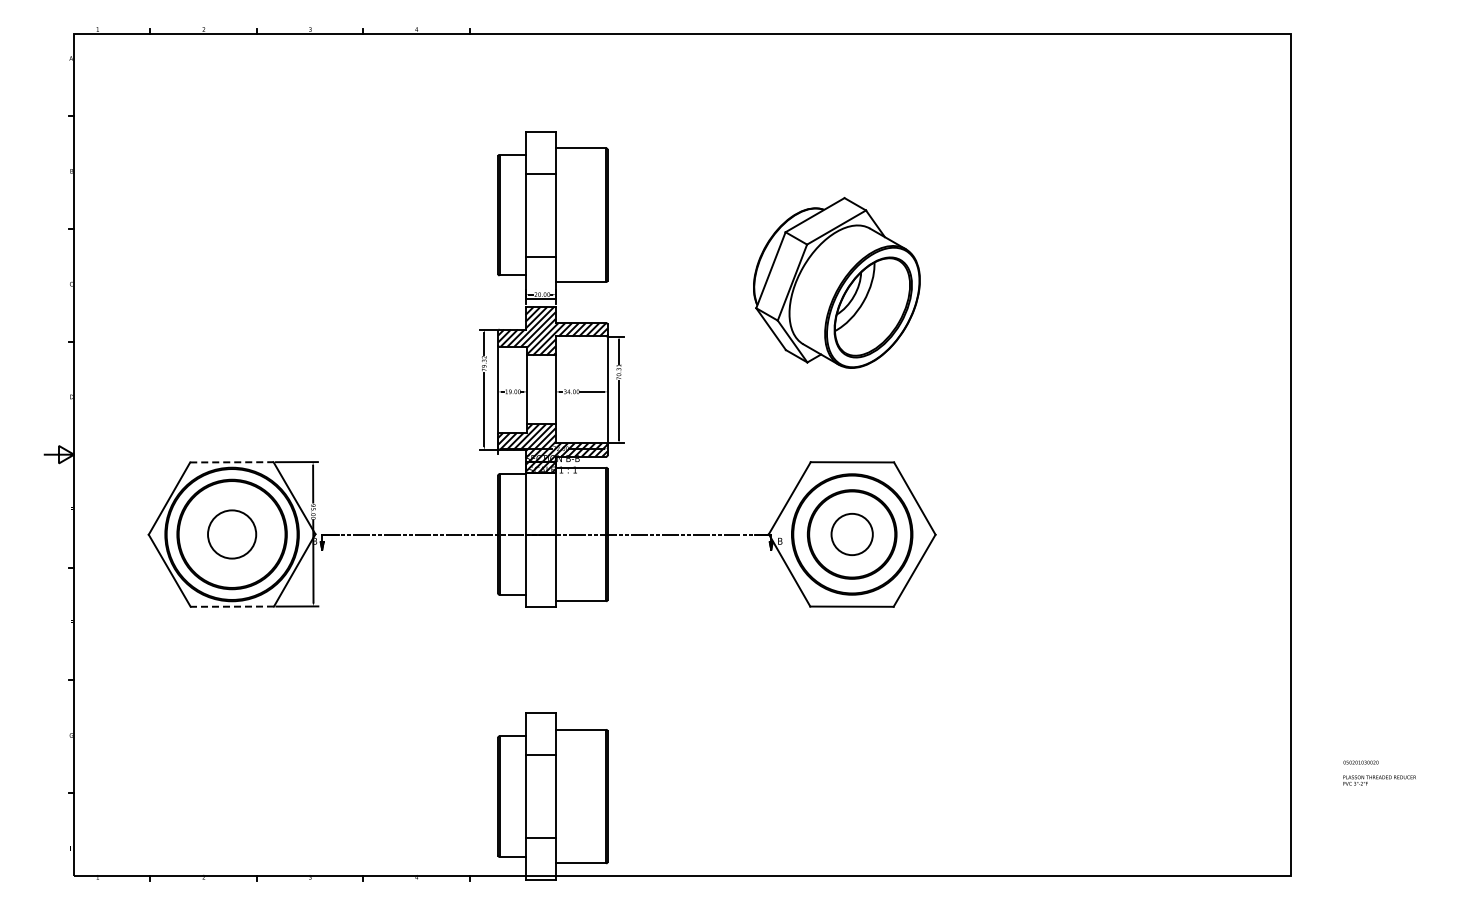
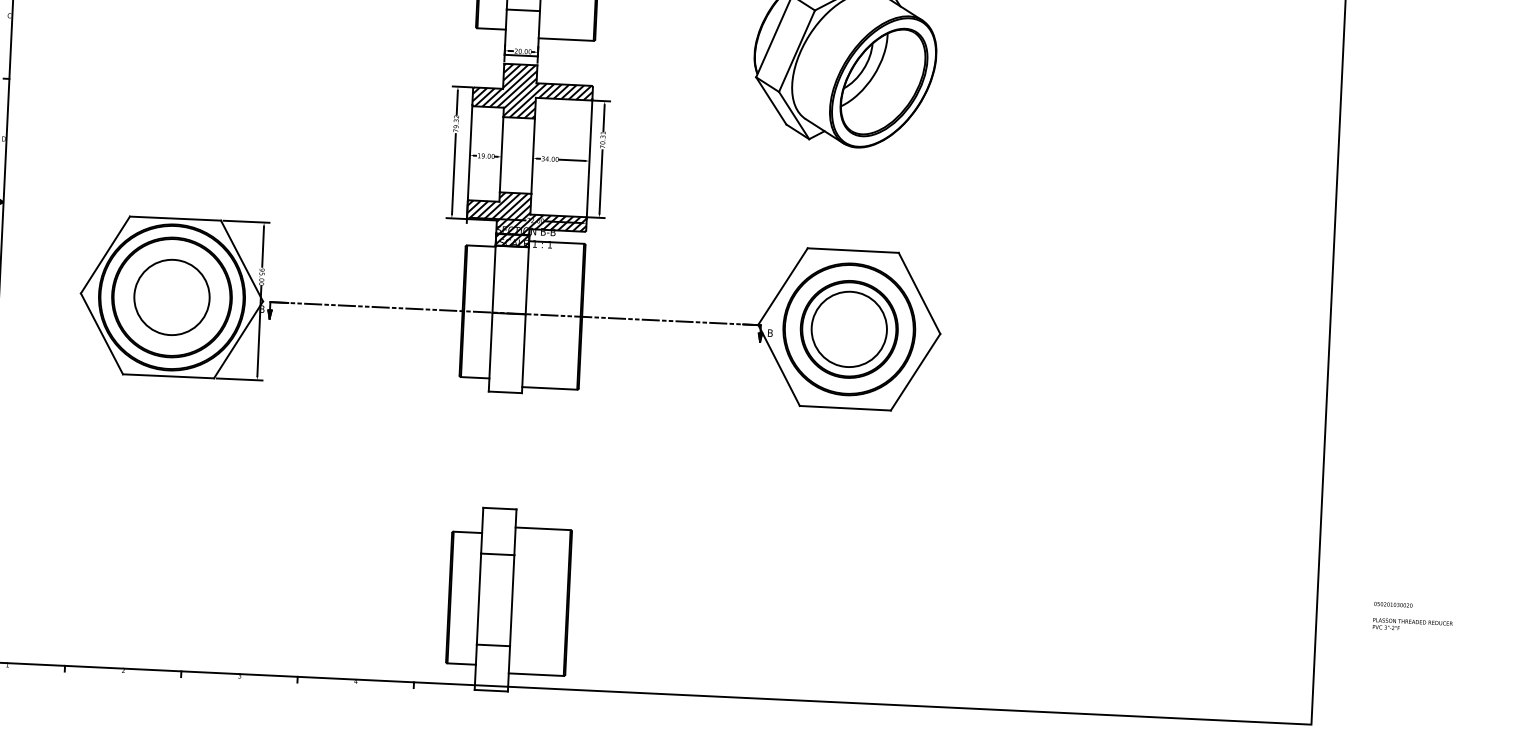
line: (231, 462) -> (175, 218), dashed -> solid
circle: (231, 534) -> (171, 297), size x1.43
circle: (851, 534) -> (848, 329), size x1.67
line: (232, 606) -> (168, 376), dashed -> solid

